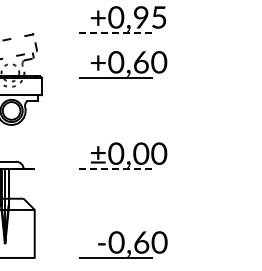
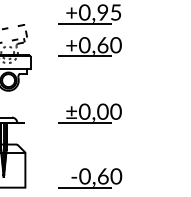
line: (116, 32) -> (84, 23), dashed -> solid
line: (116, 169) -> (84, 123), dashed -> solid

